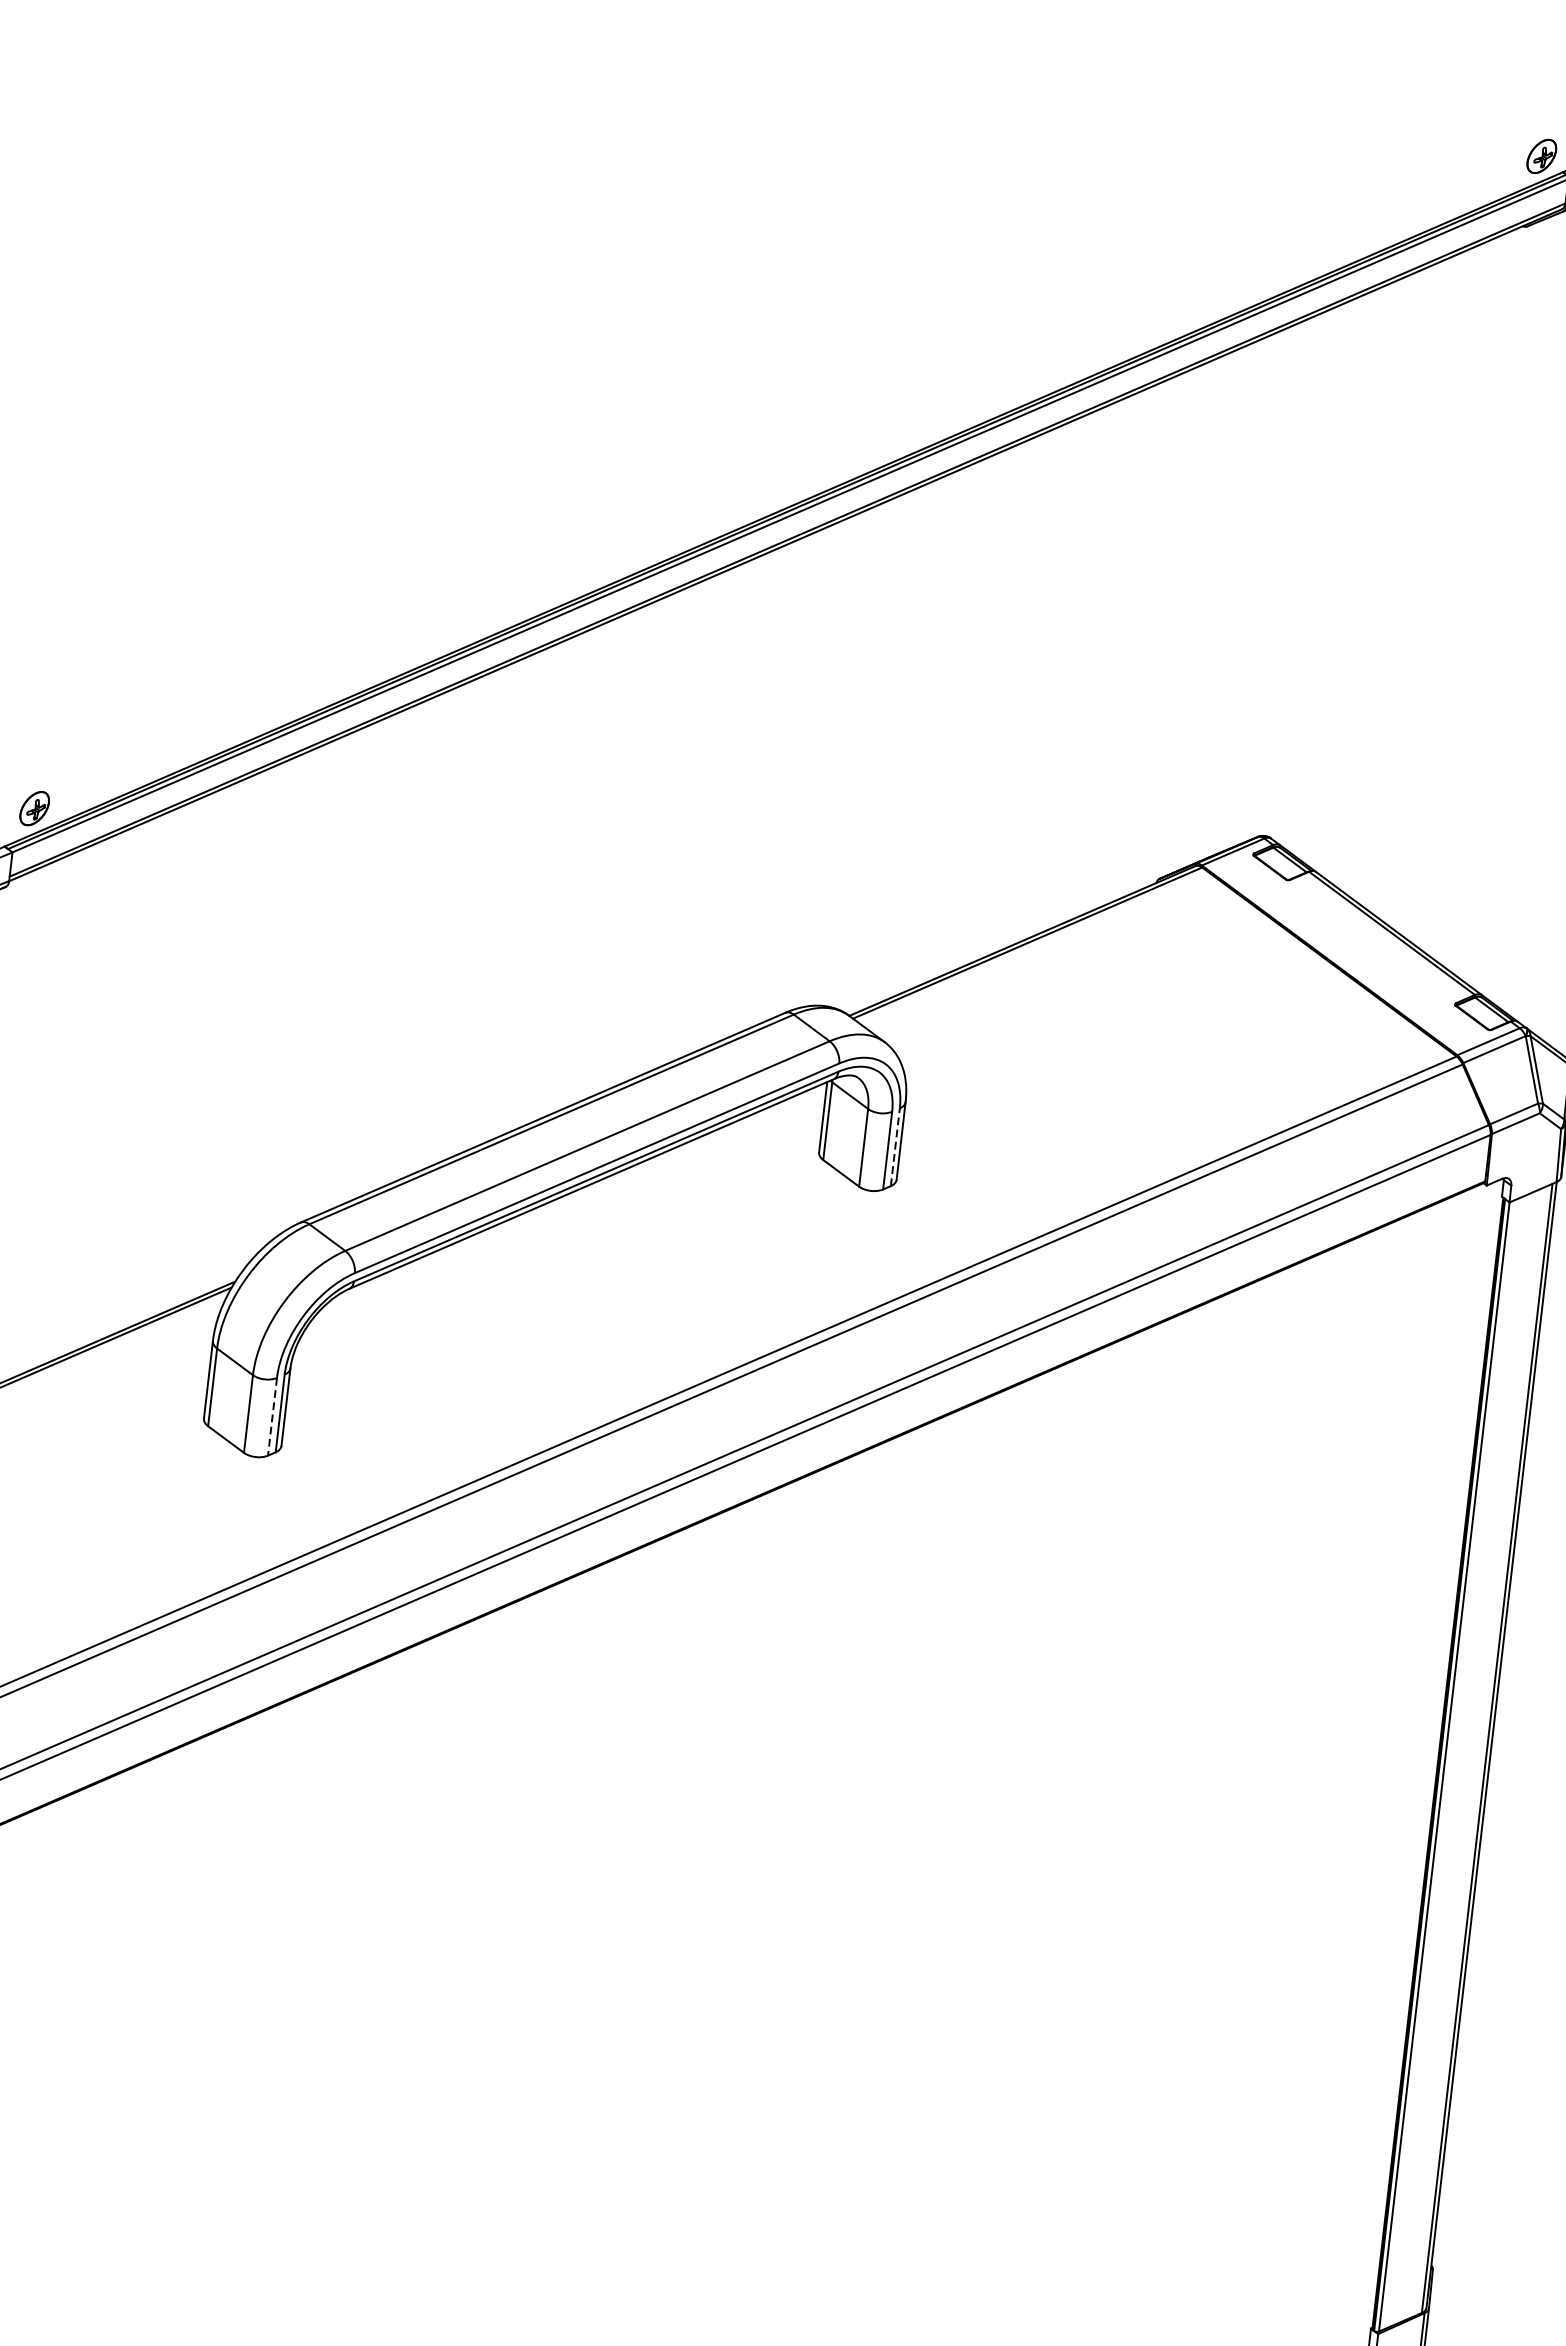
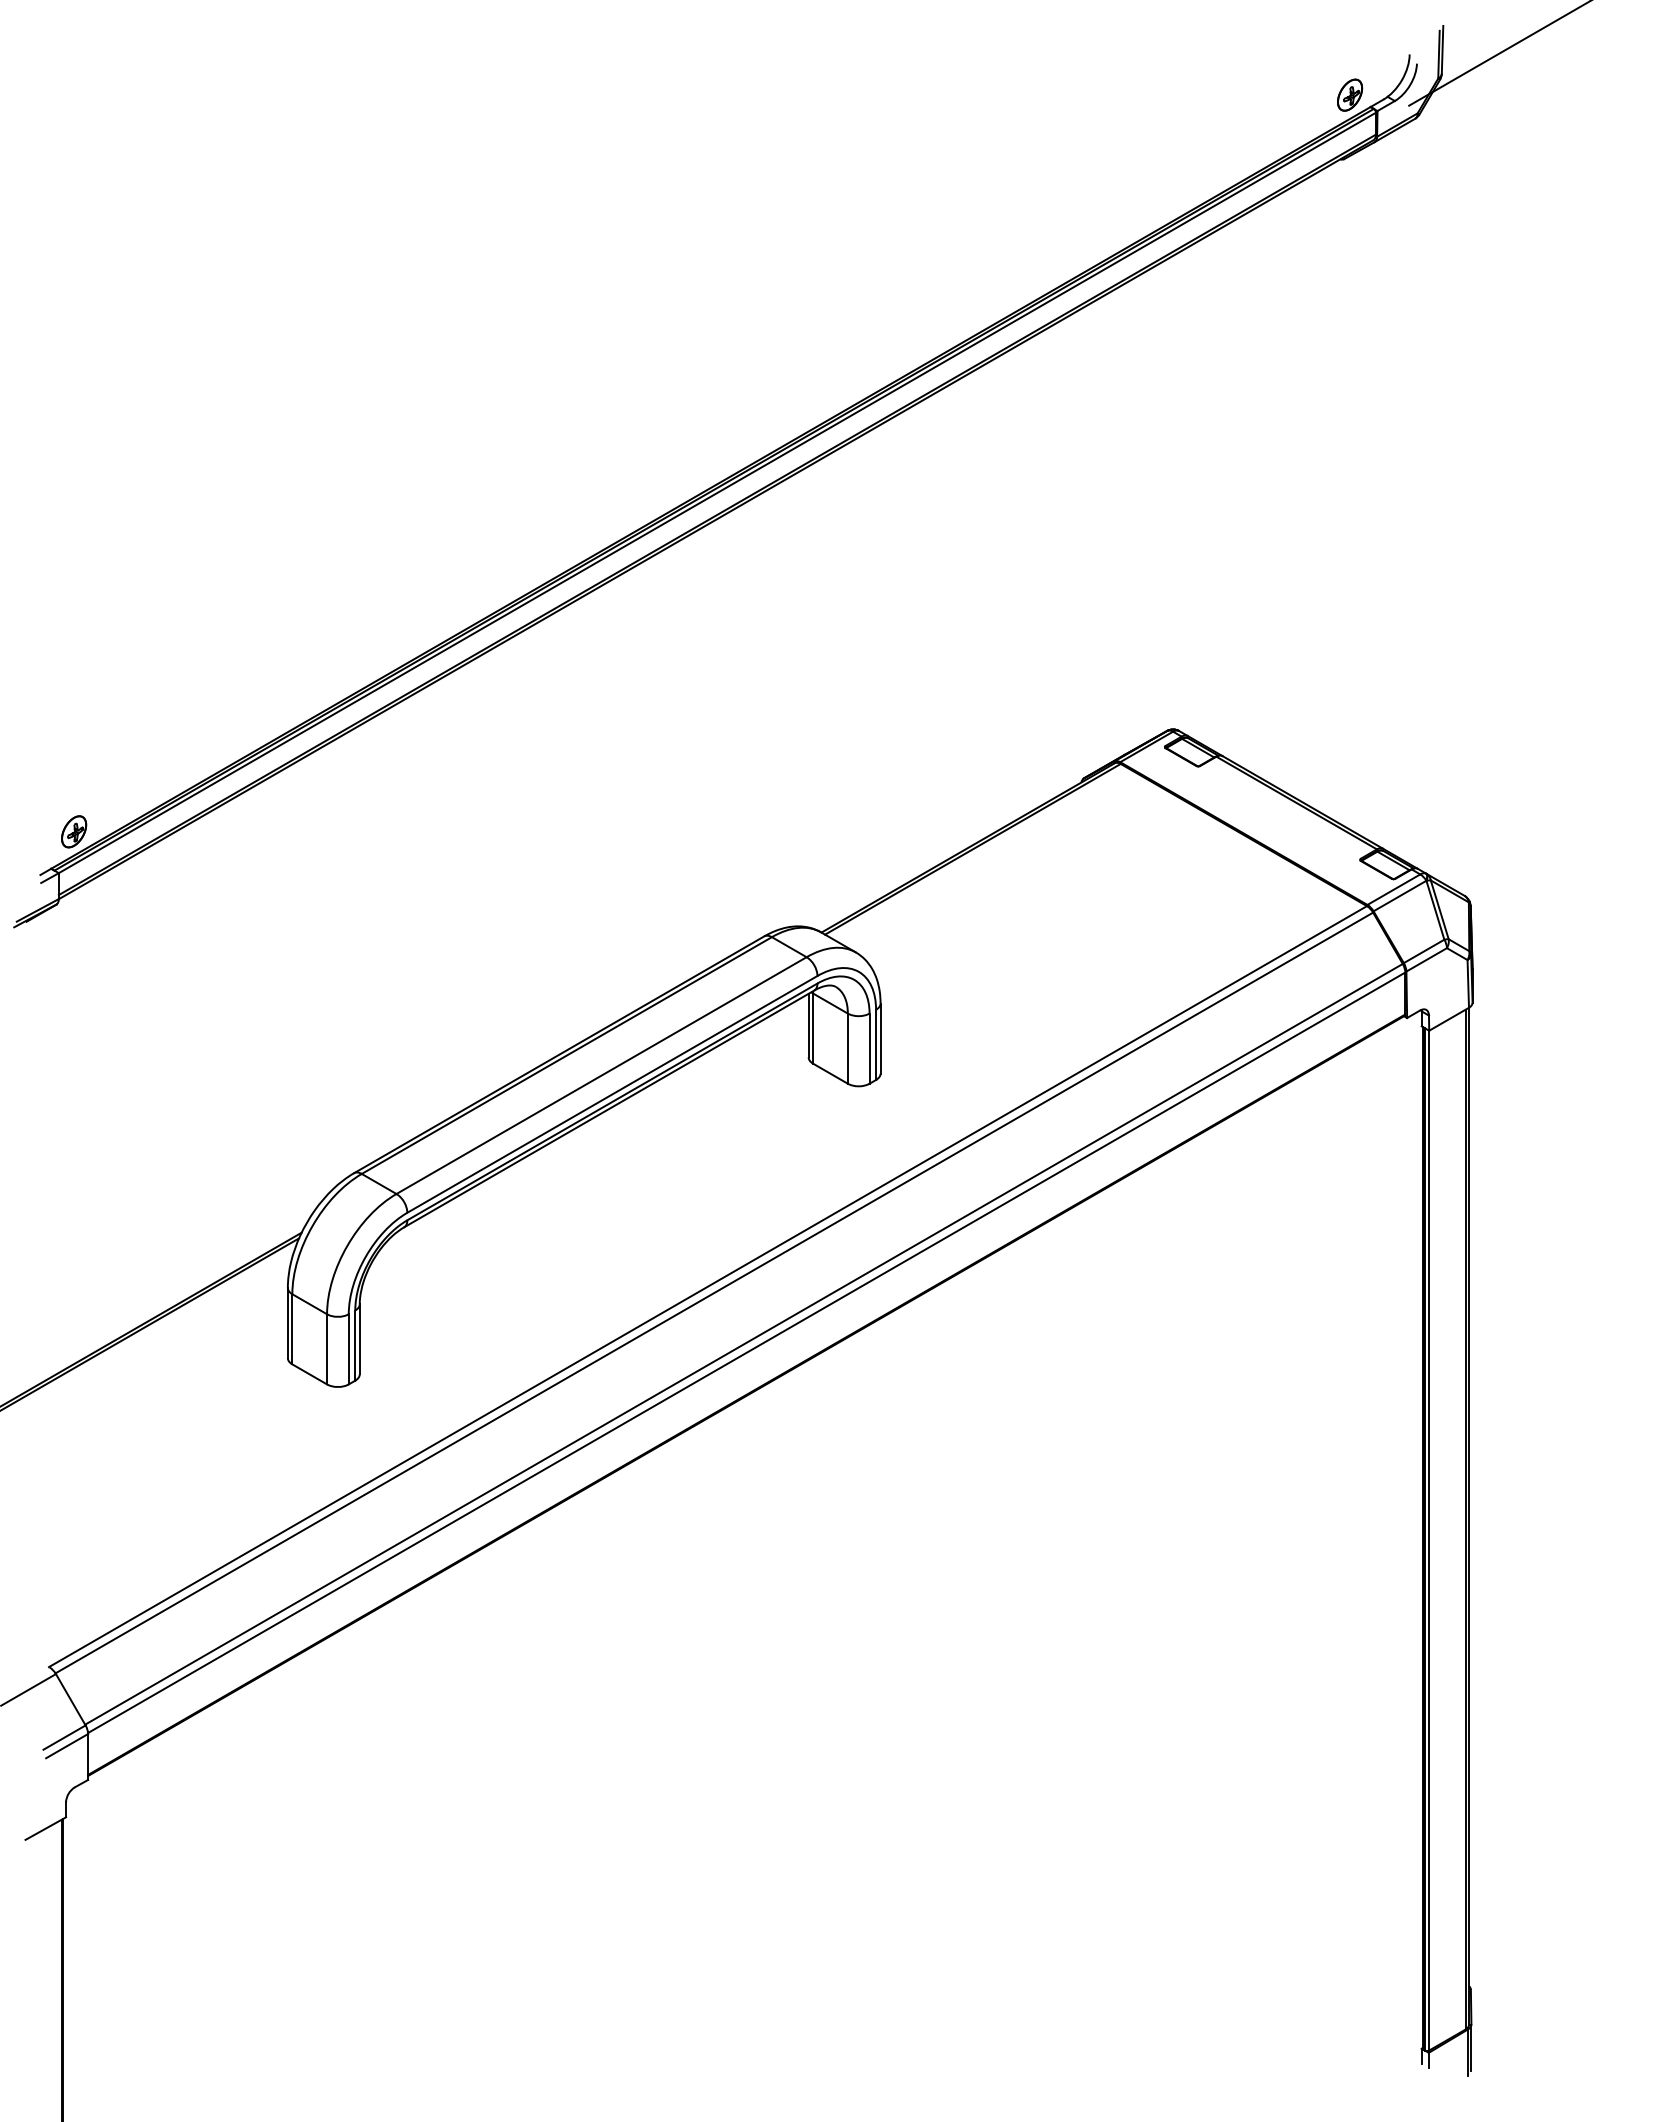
line: (895, 1146) -> (876, 1044), dashed -> solid
line: (272, 1416) -> (348, 1349), dashed -> solid

